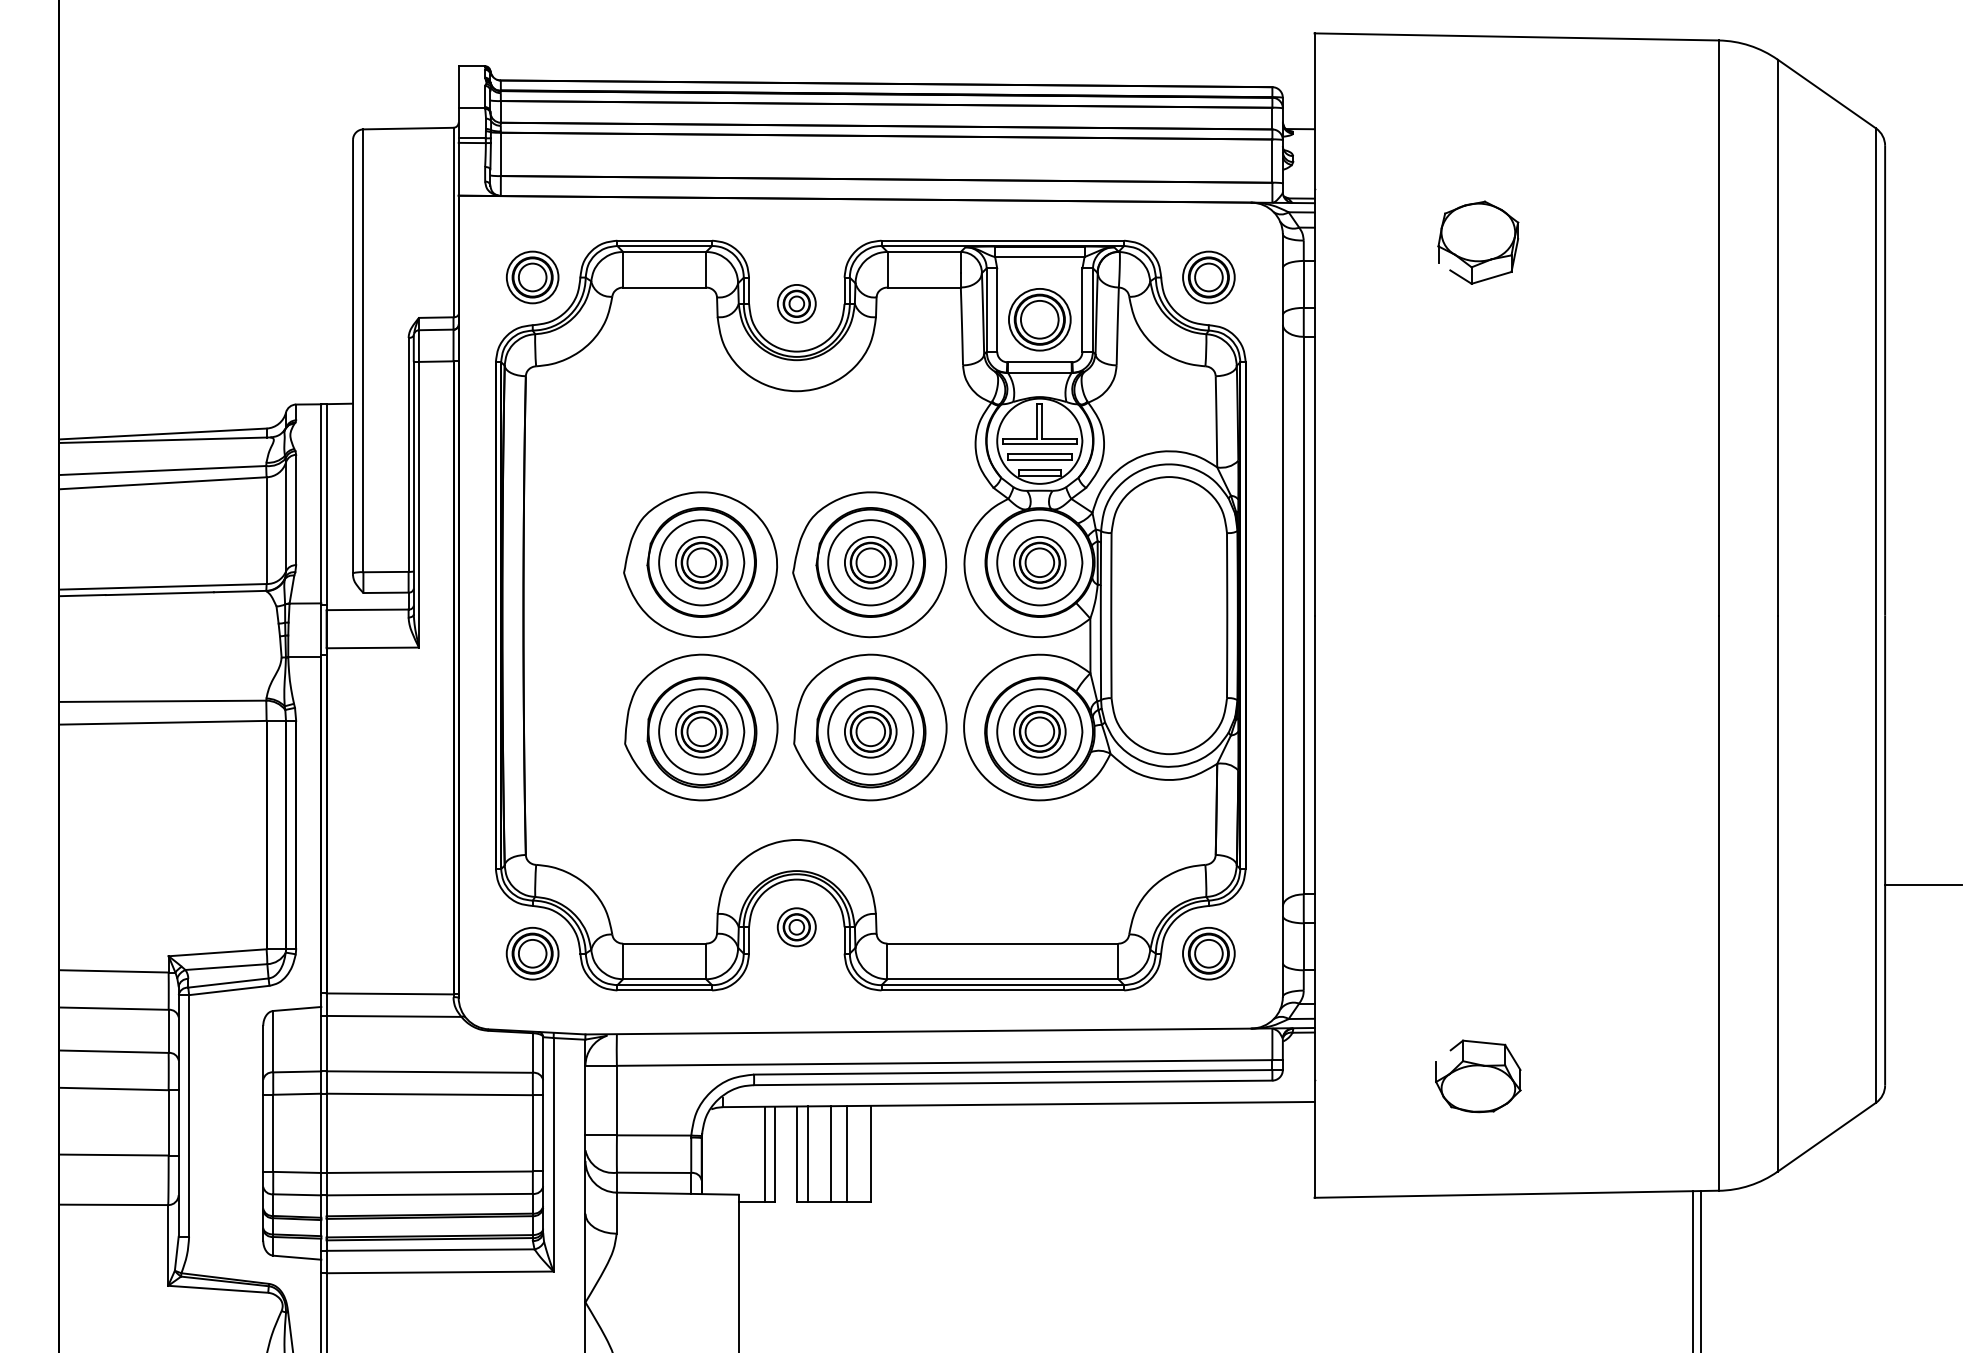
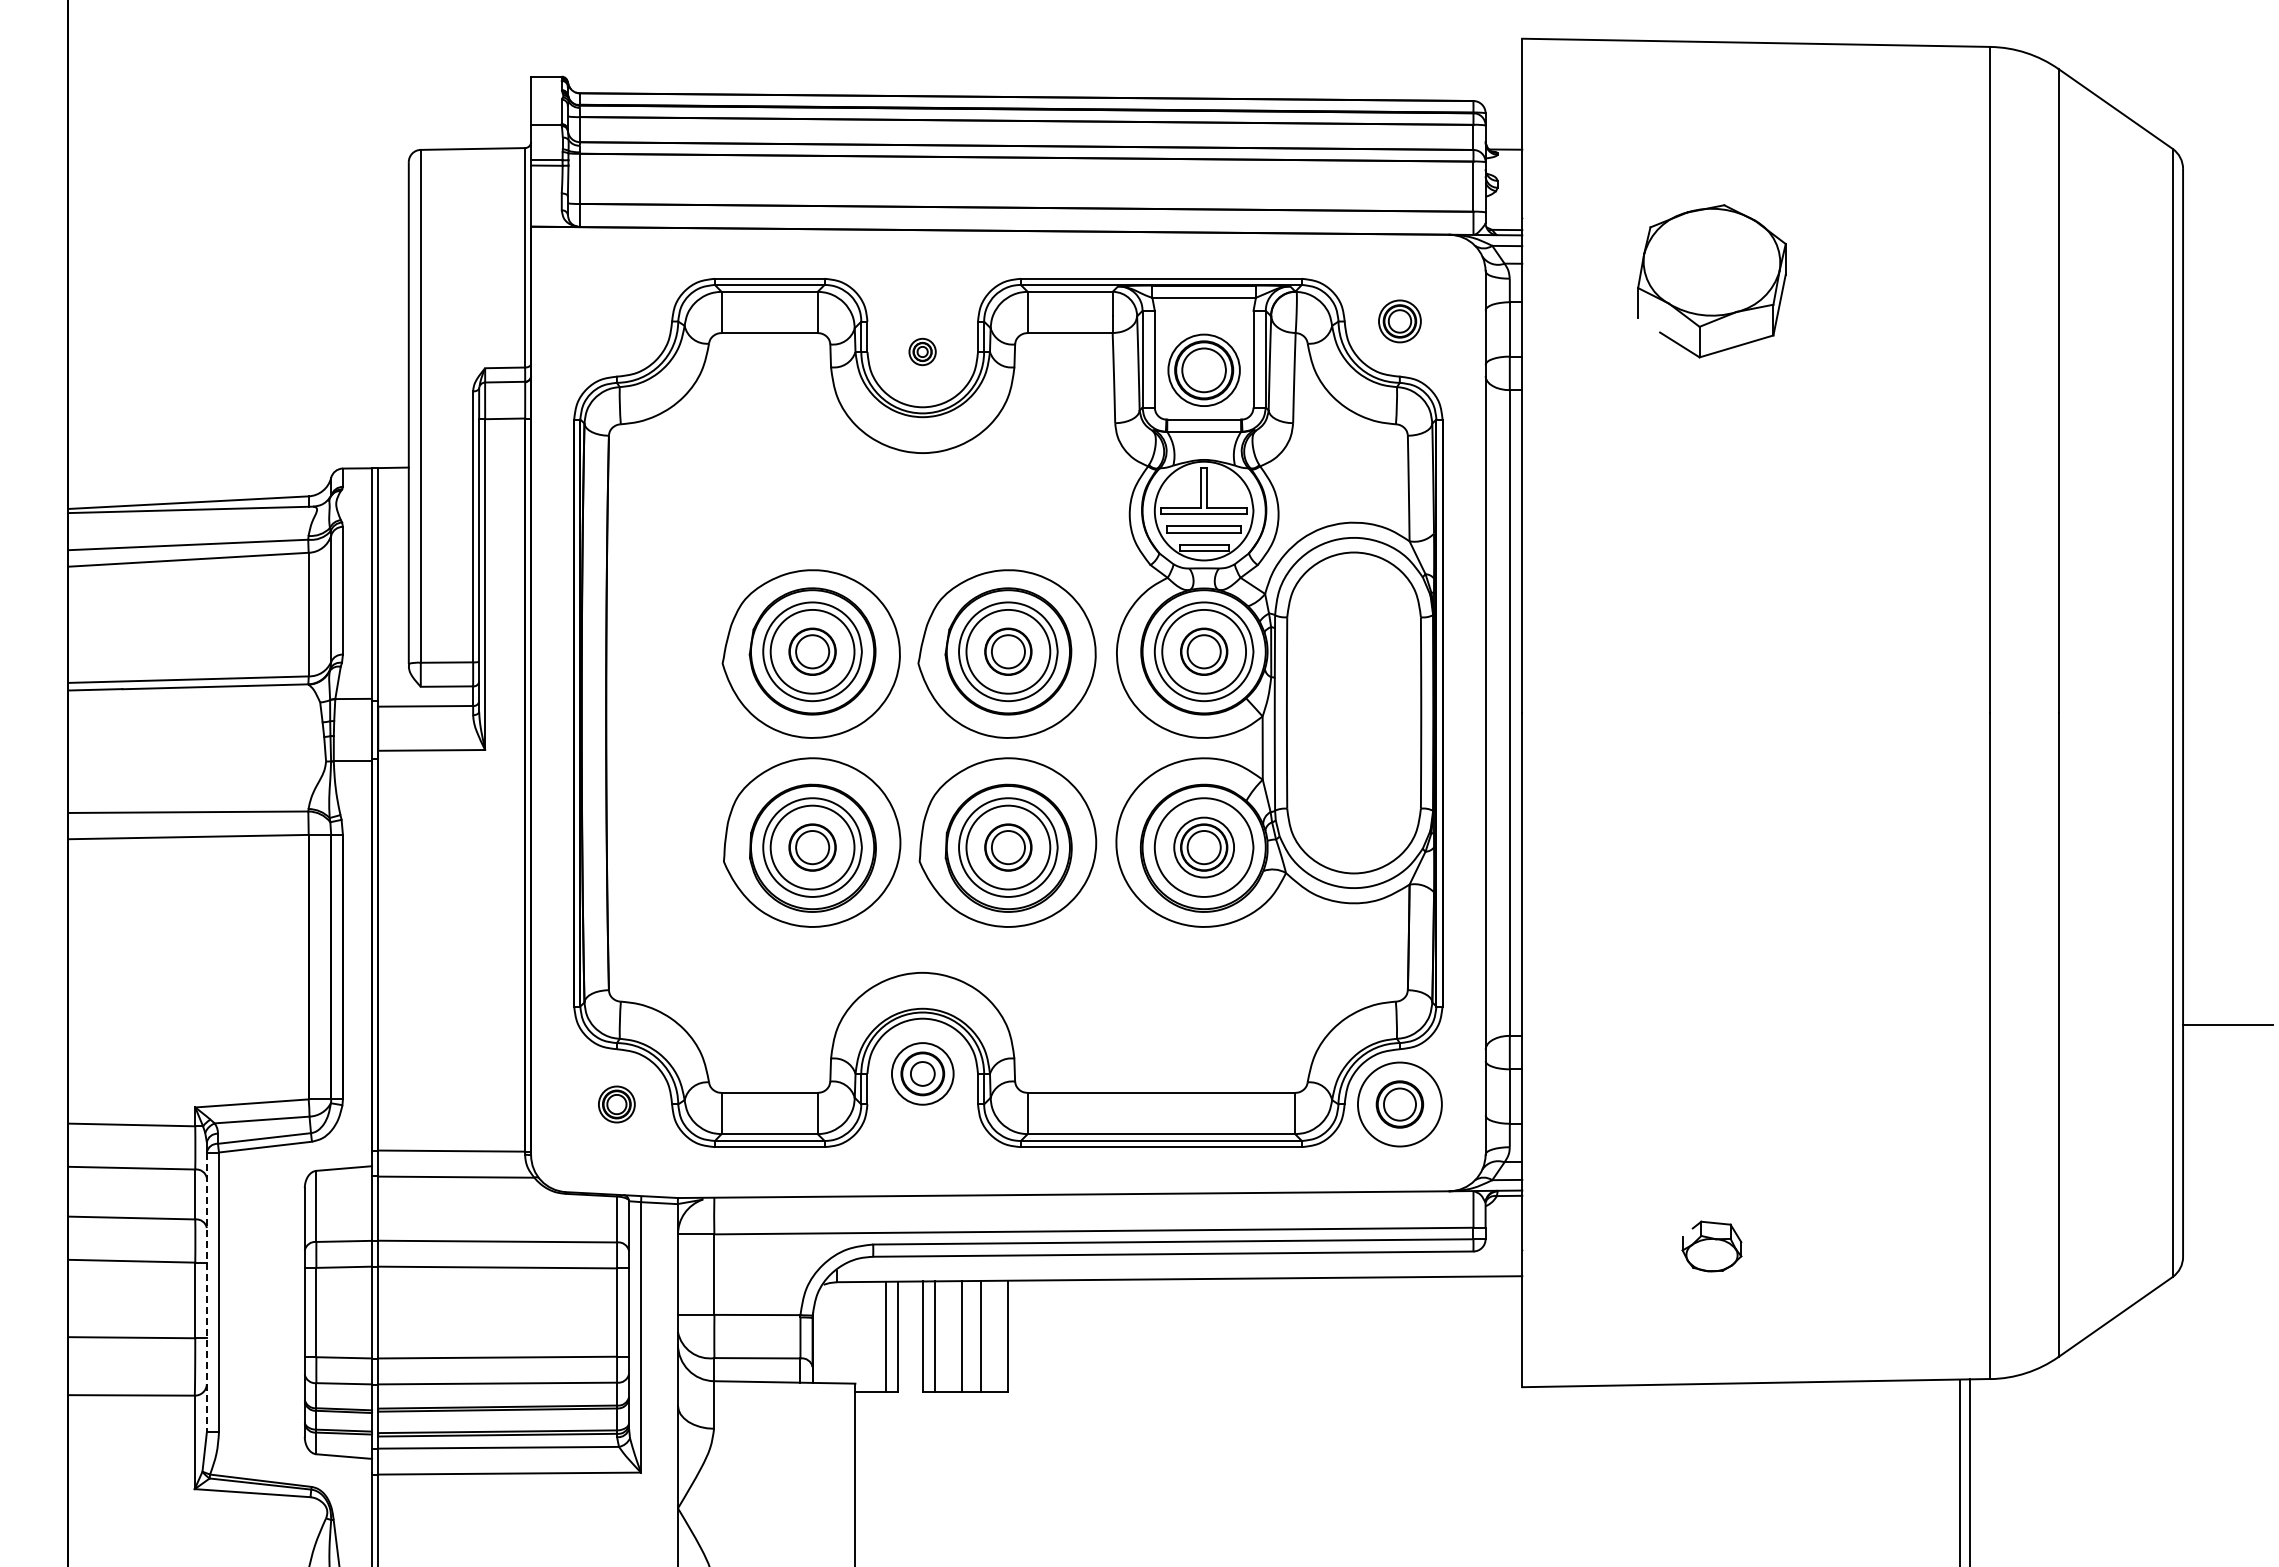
part: (1477, 242) -> (1711, 280), size x1.6
part: (532, 277) -> (616, 321), removed
part: (1208, 277) -> (1399, 321), size x0.7
part: (796, 303) -> (922, 351), size x0.6
circle: (701, 562) -> (812, 651), size x1.4
circle: (870, 562) -> (1008, 651), size x1.4
circle: (1040, 562) -> (1204, 651), size x1.4
circle: (701, 731) -> (812, 847), size x1.4
circle: (870, 731) -> (1008, 847), size x1.4
part: (796, 926) -> (922, 1073), size x1.4
part: (532, 953) -> (616, 1104), size x0.6
circle: (1208, 953) -> (1399, 1104), size x1.4
part: (1477, 1076) -> (1711, 1246), size x0.6
line: (178, 1116) -> (206, 1292), solid -> dashed

